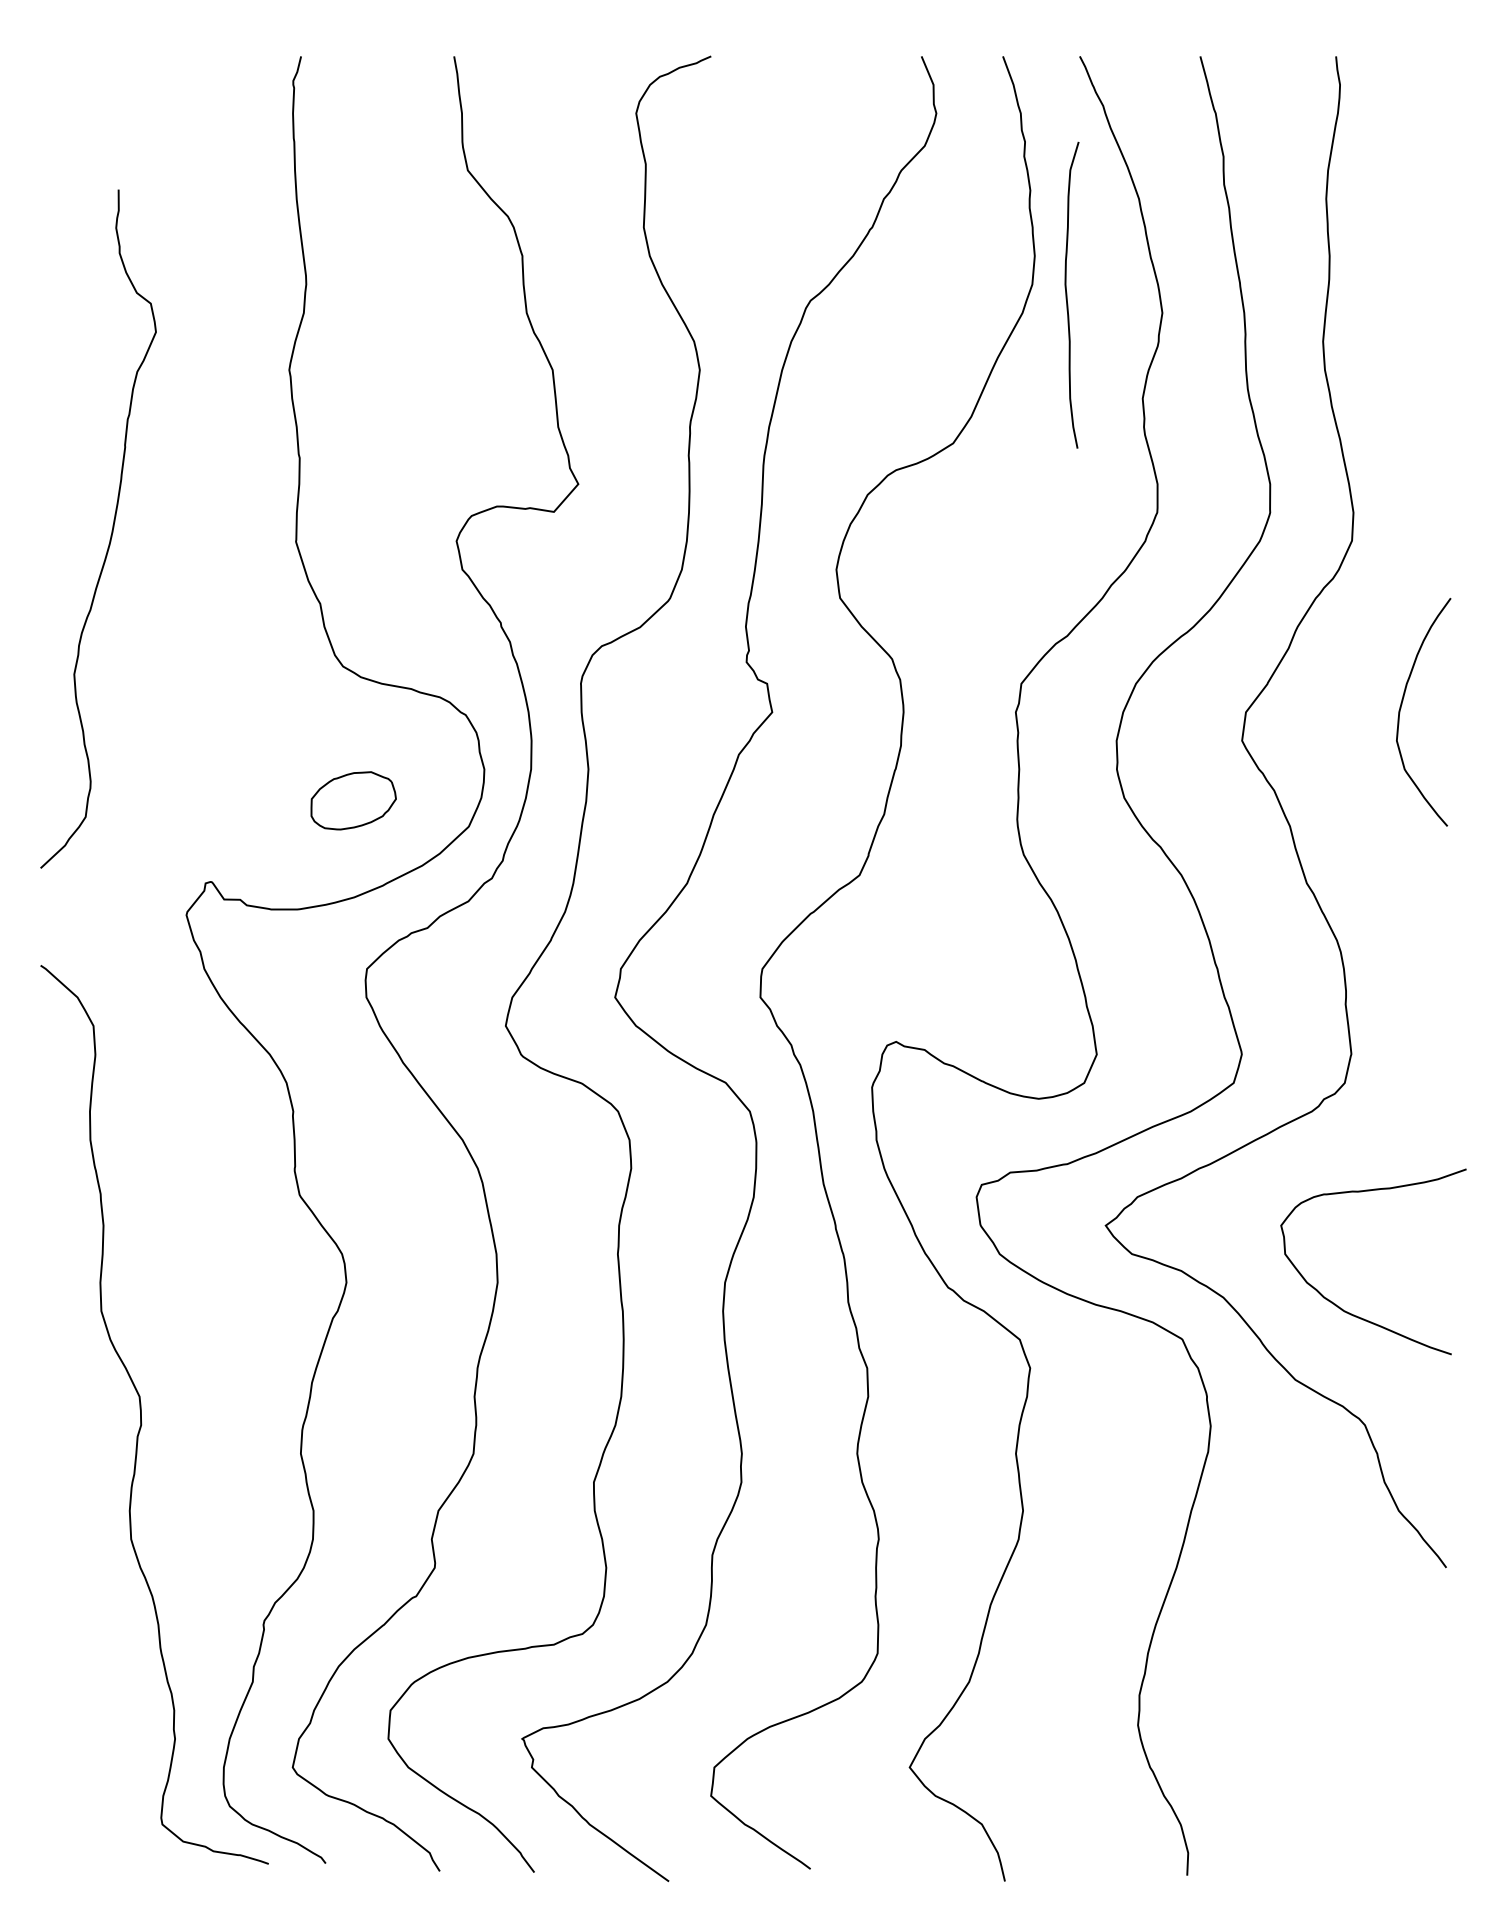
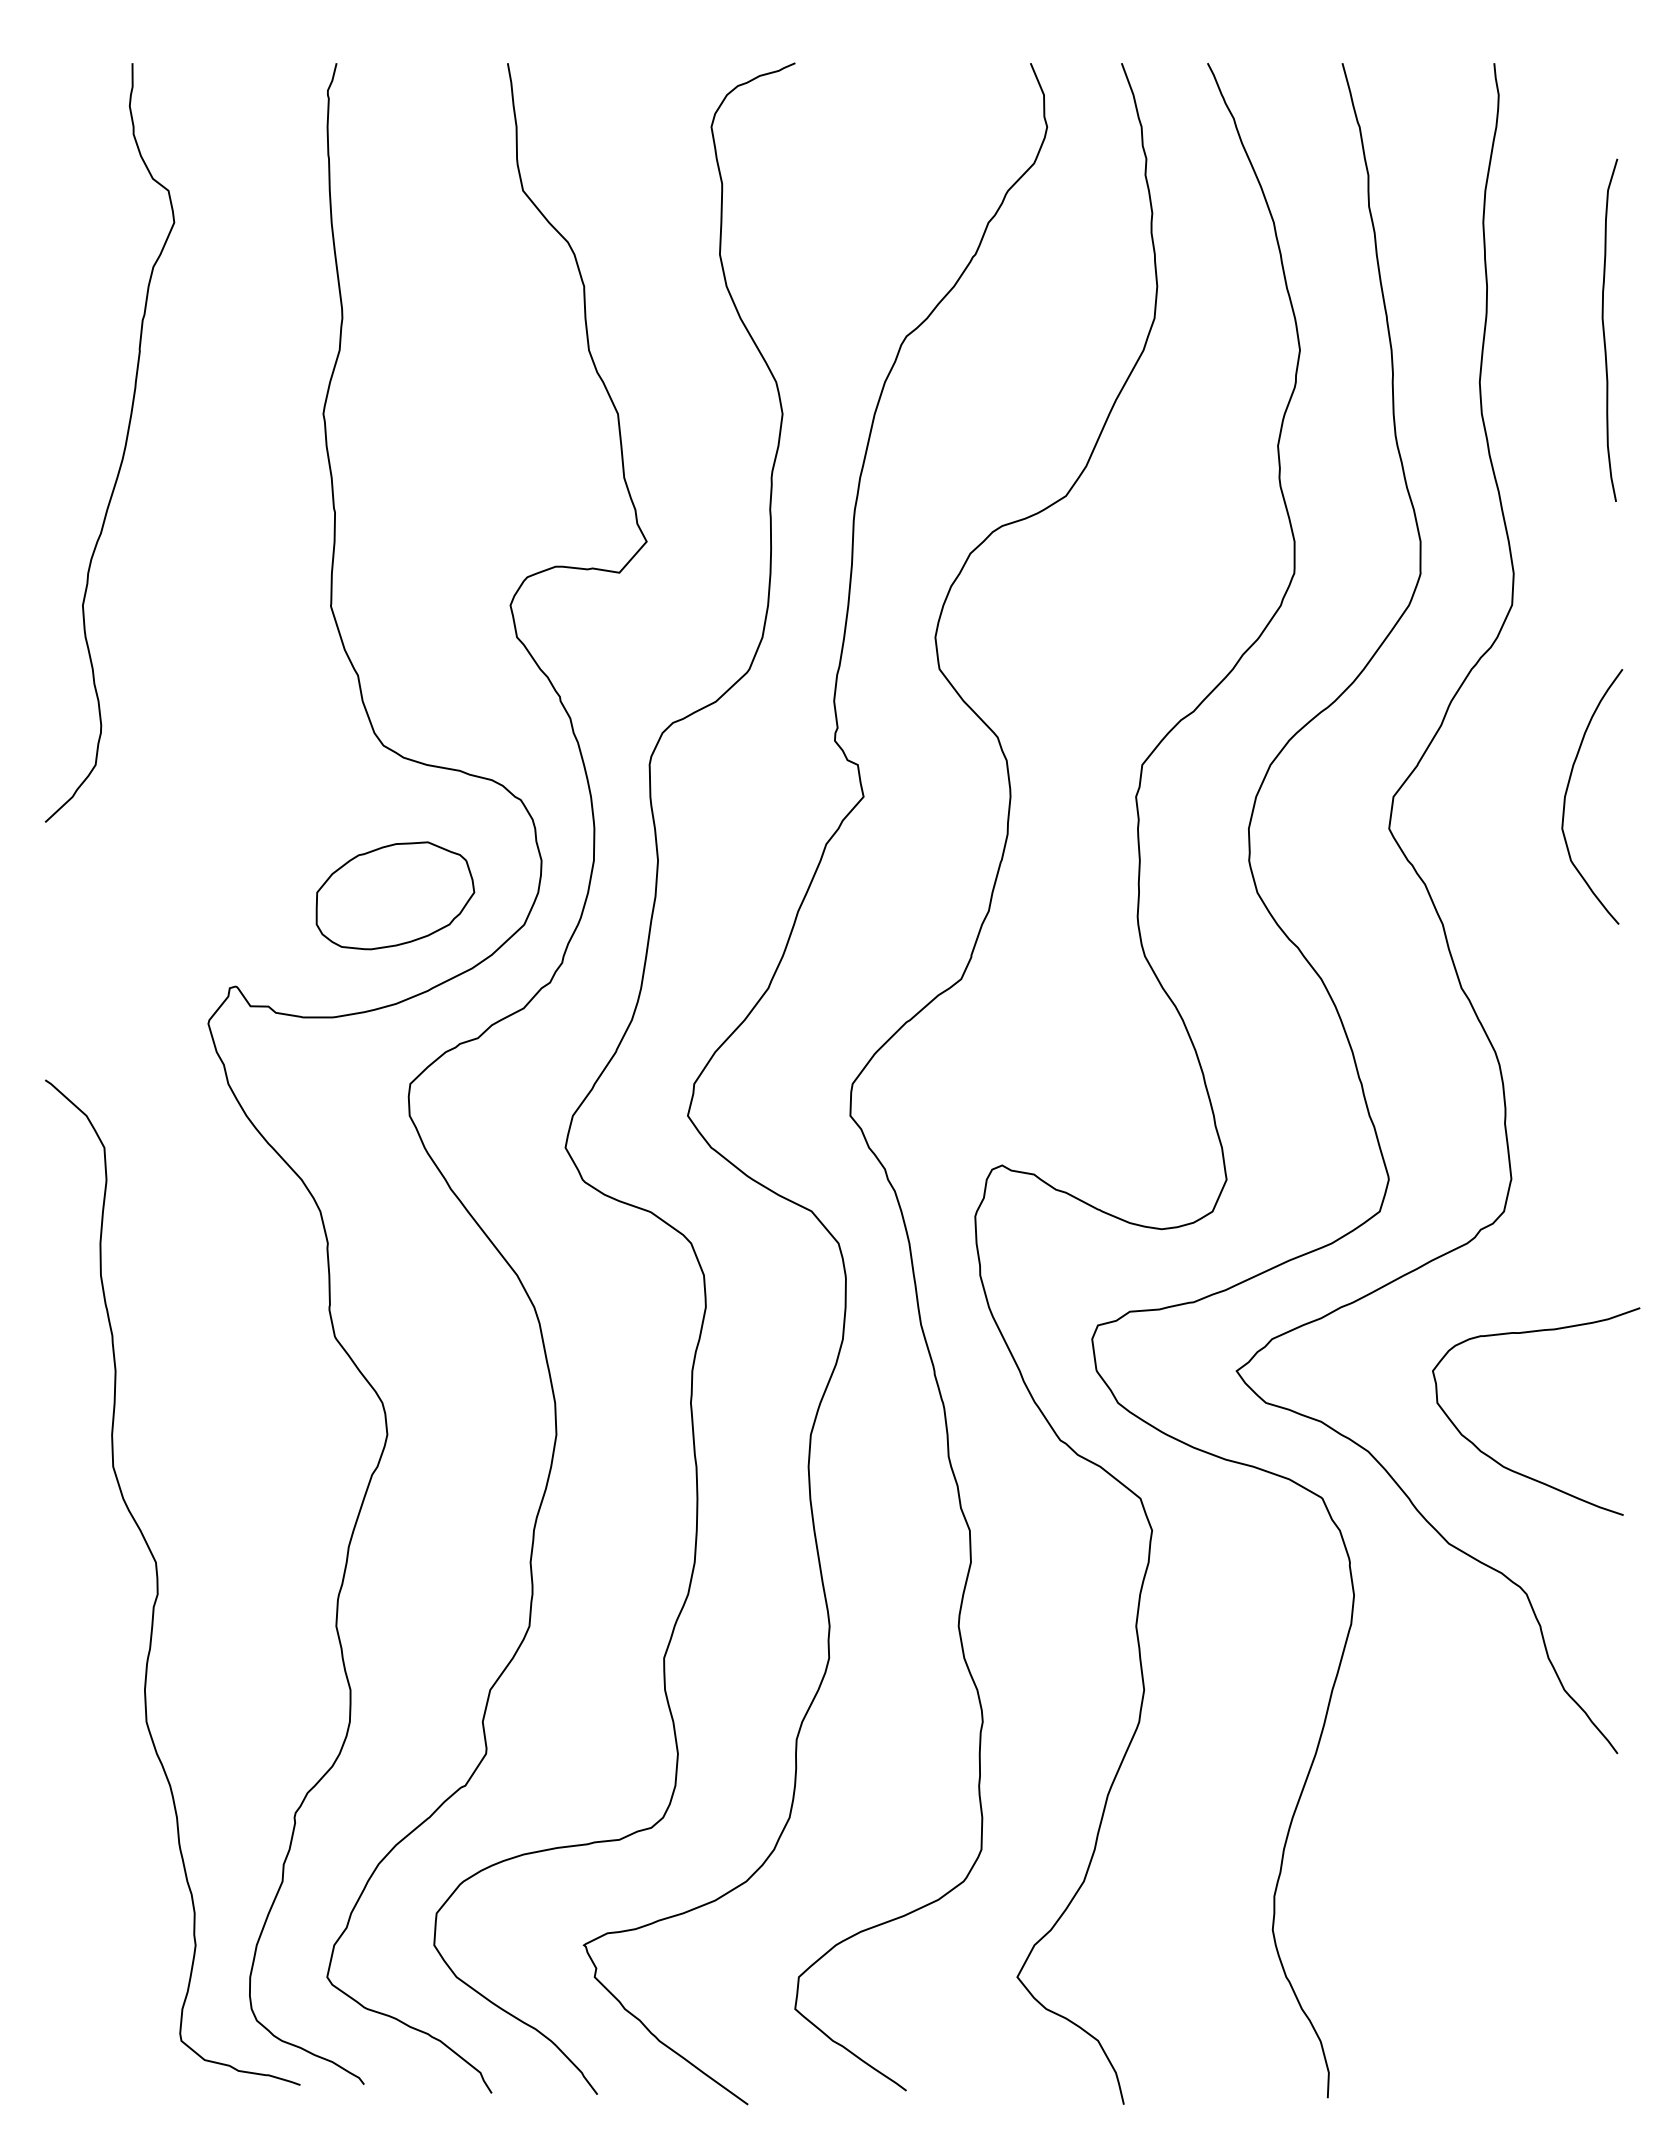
curve: (1067, 294) -> (1604, 329), moved
curve: (111, 531) -> (124, 445), moved
part: (353, 800) -> (395, 895), size x1.67

